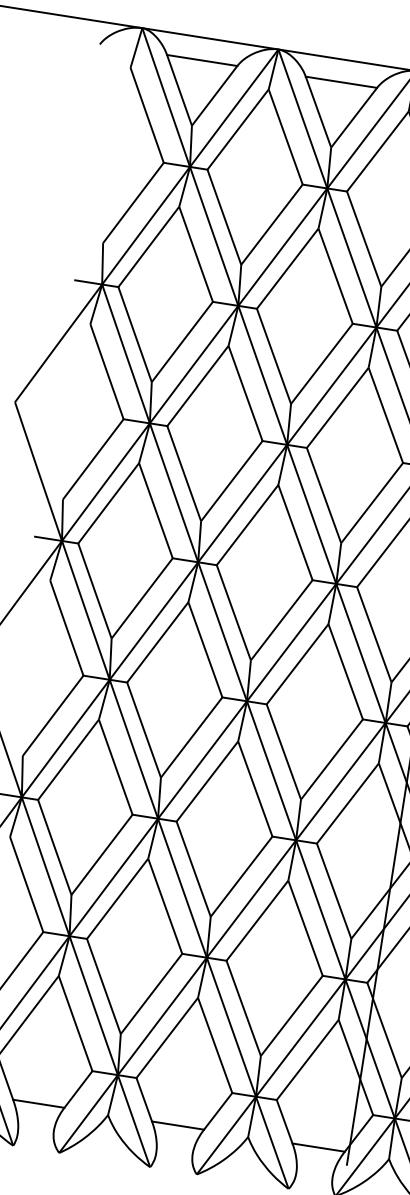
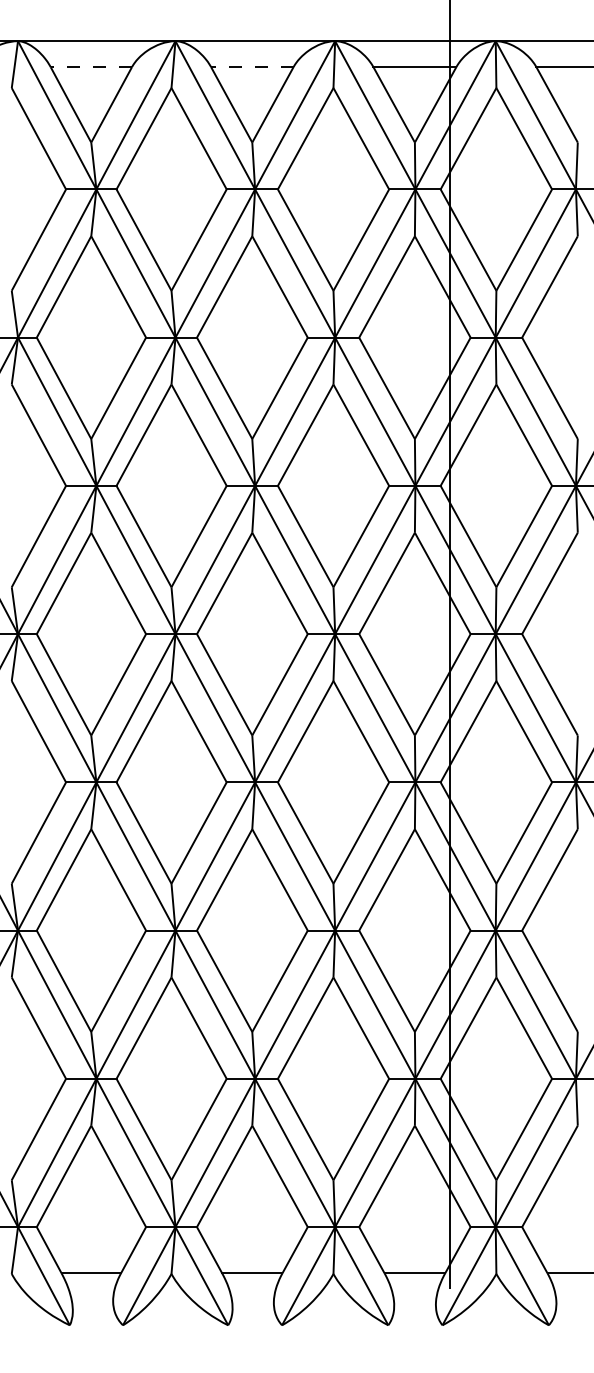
line: (202, 60) -> (91, 67), solid -> dashed
line: (340, 82) -> (251, 67), solid -> dashed

